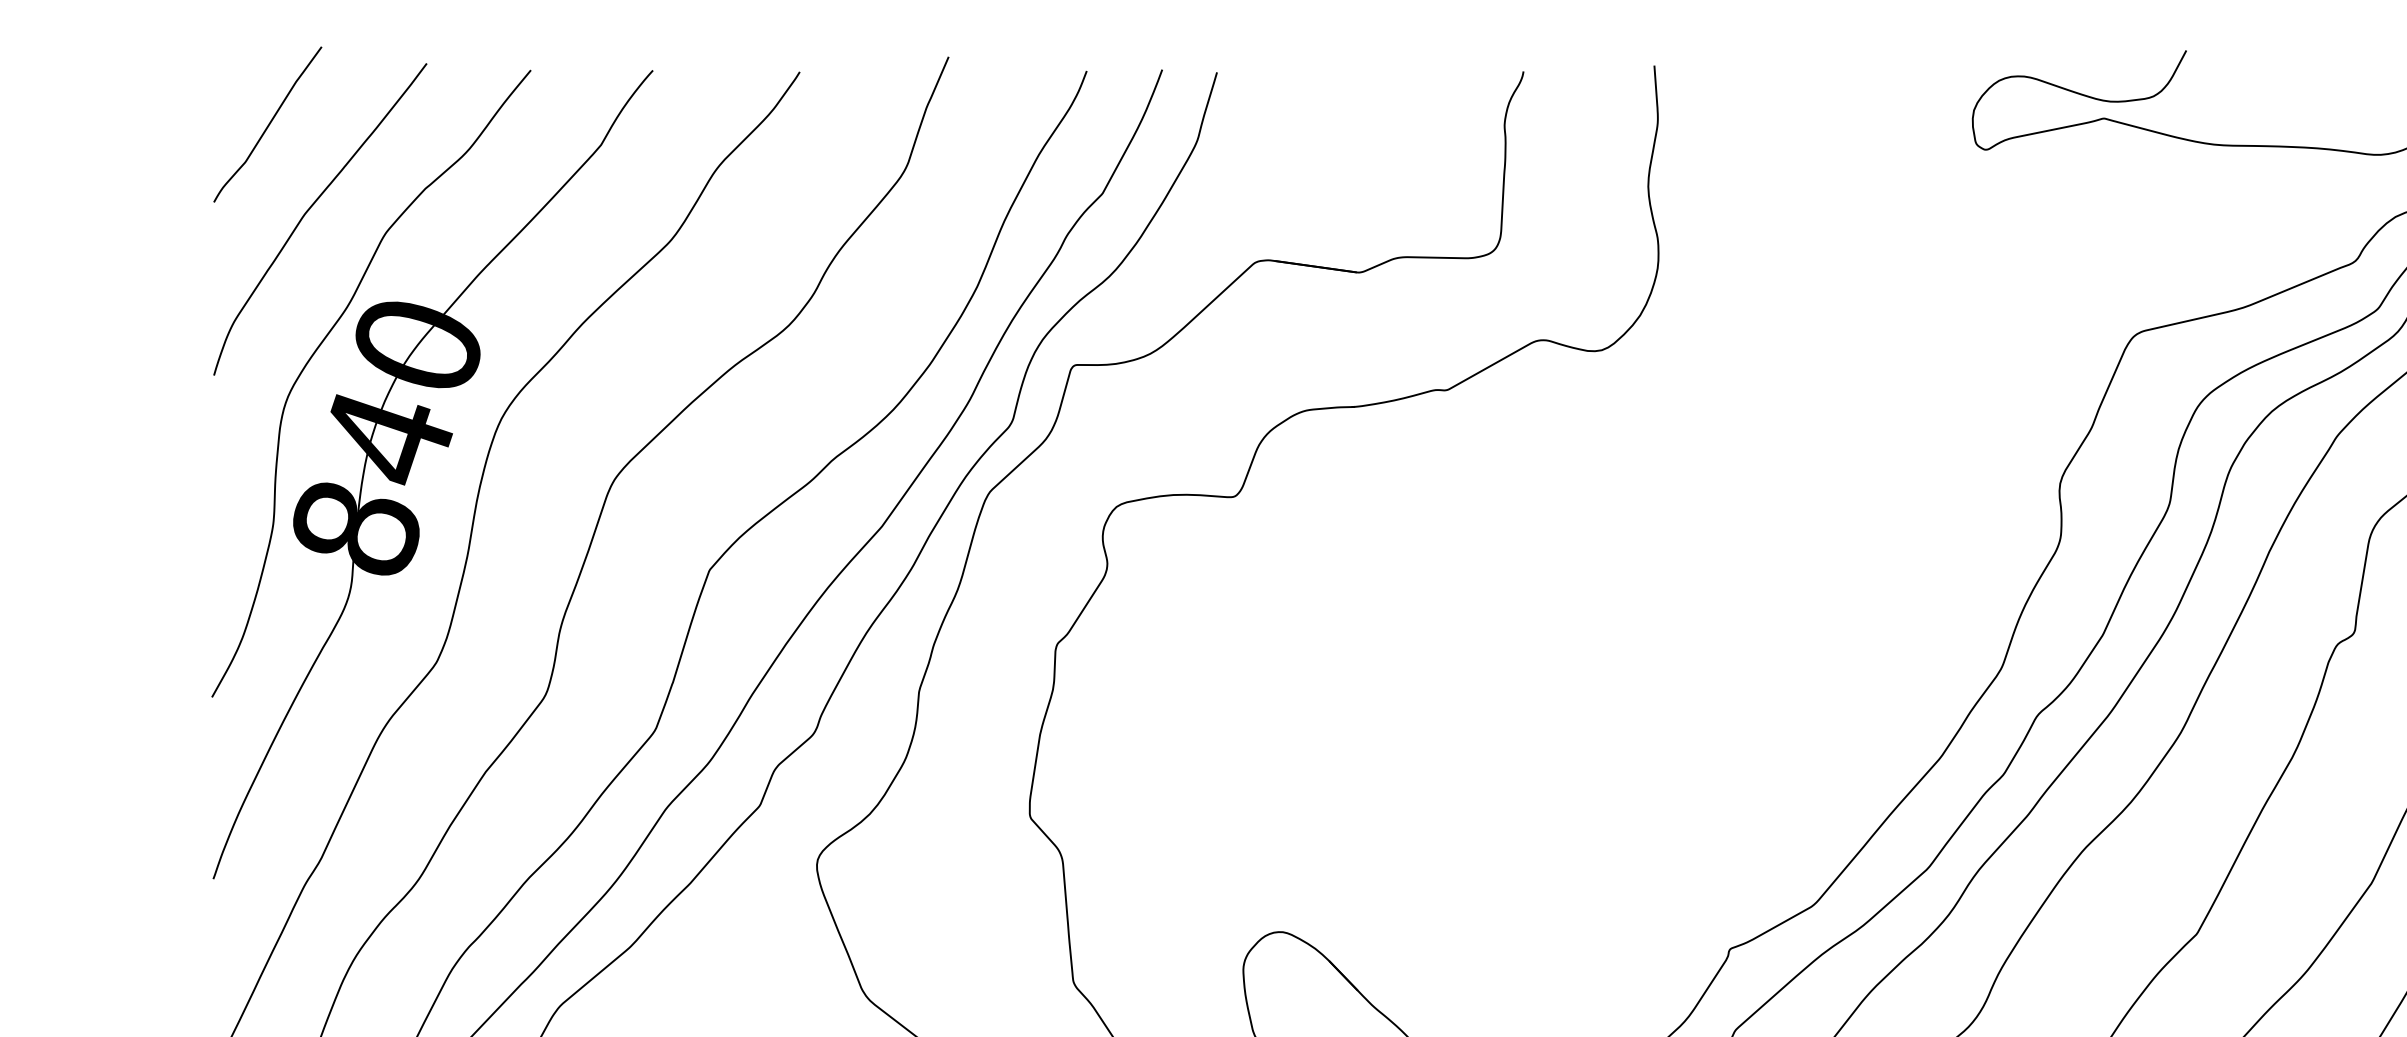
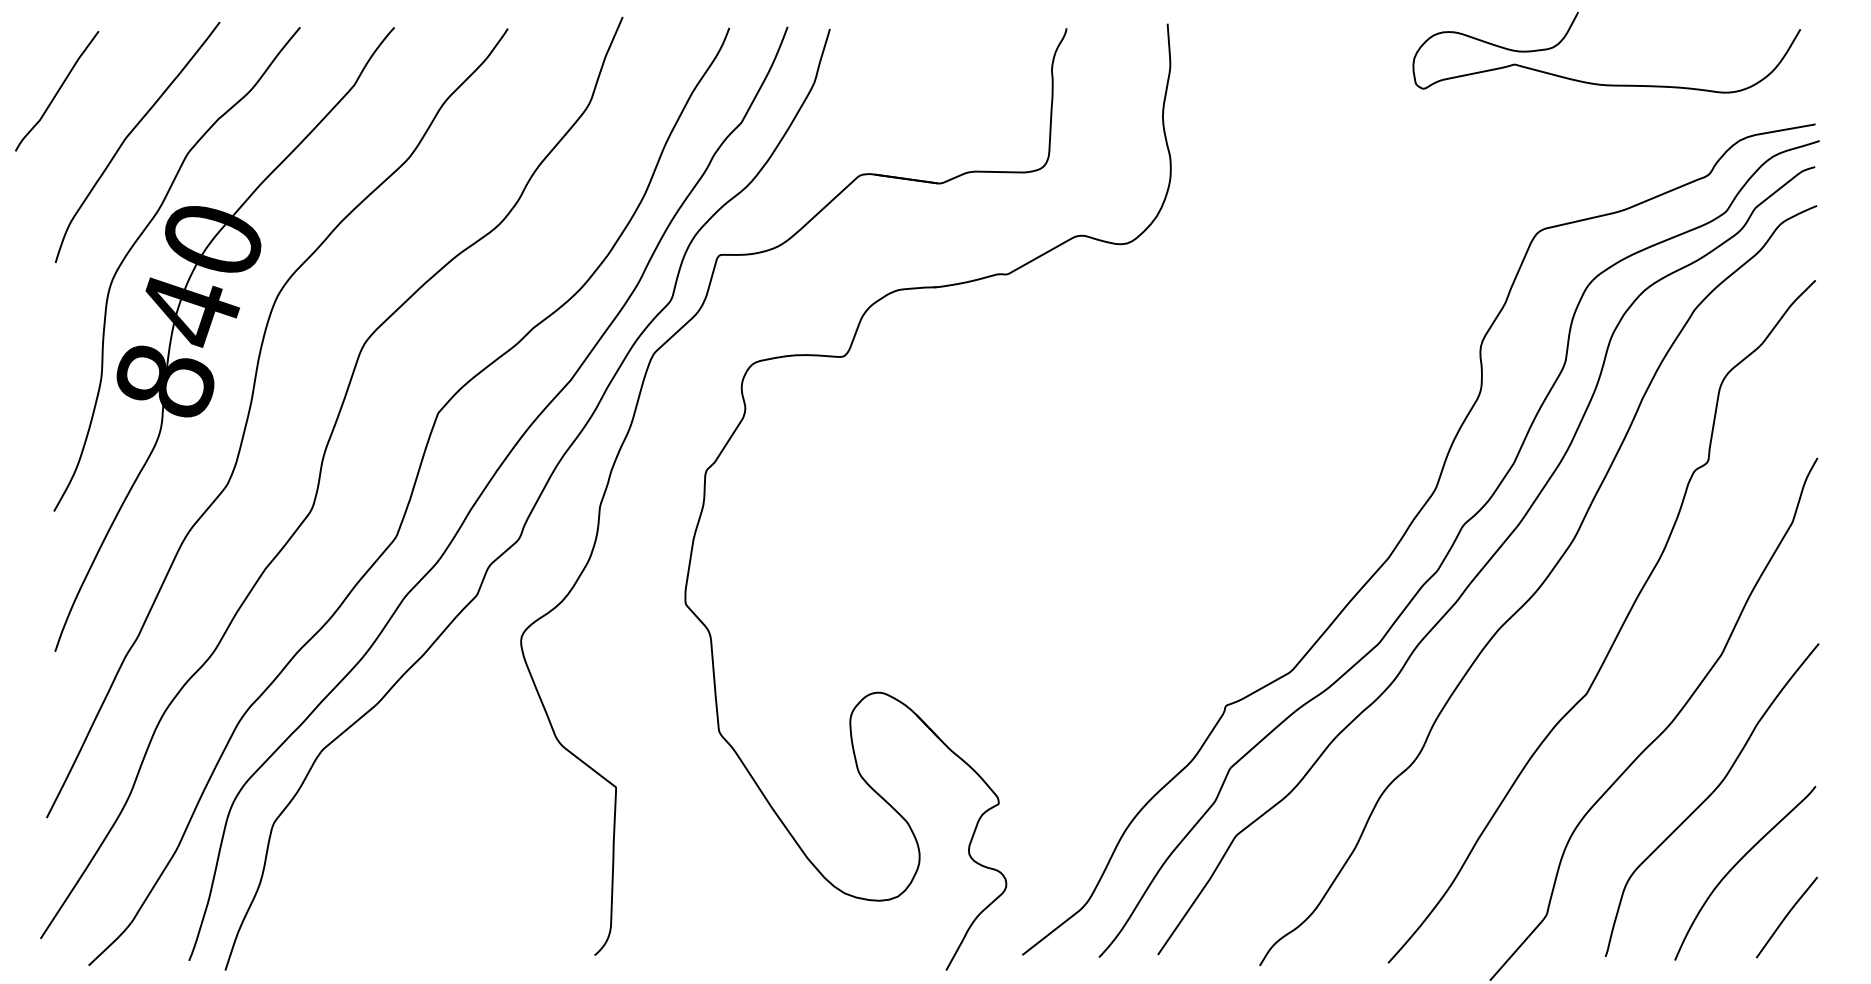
curve: (268, 124) -> (57, 91), moved

